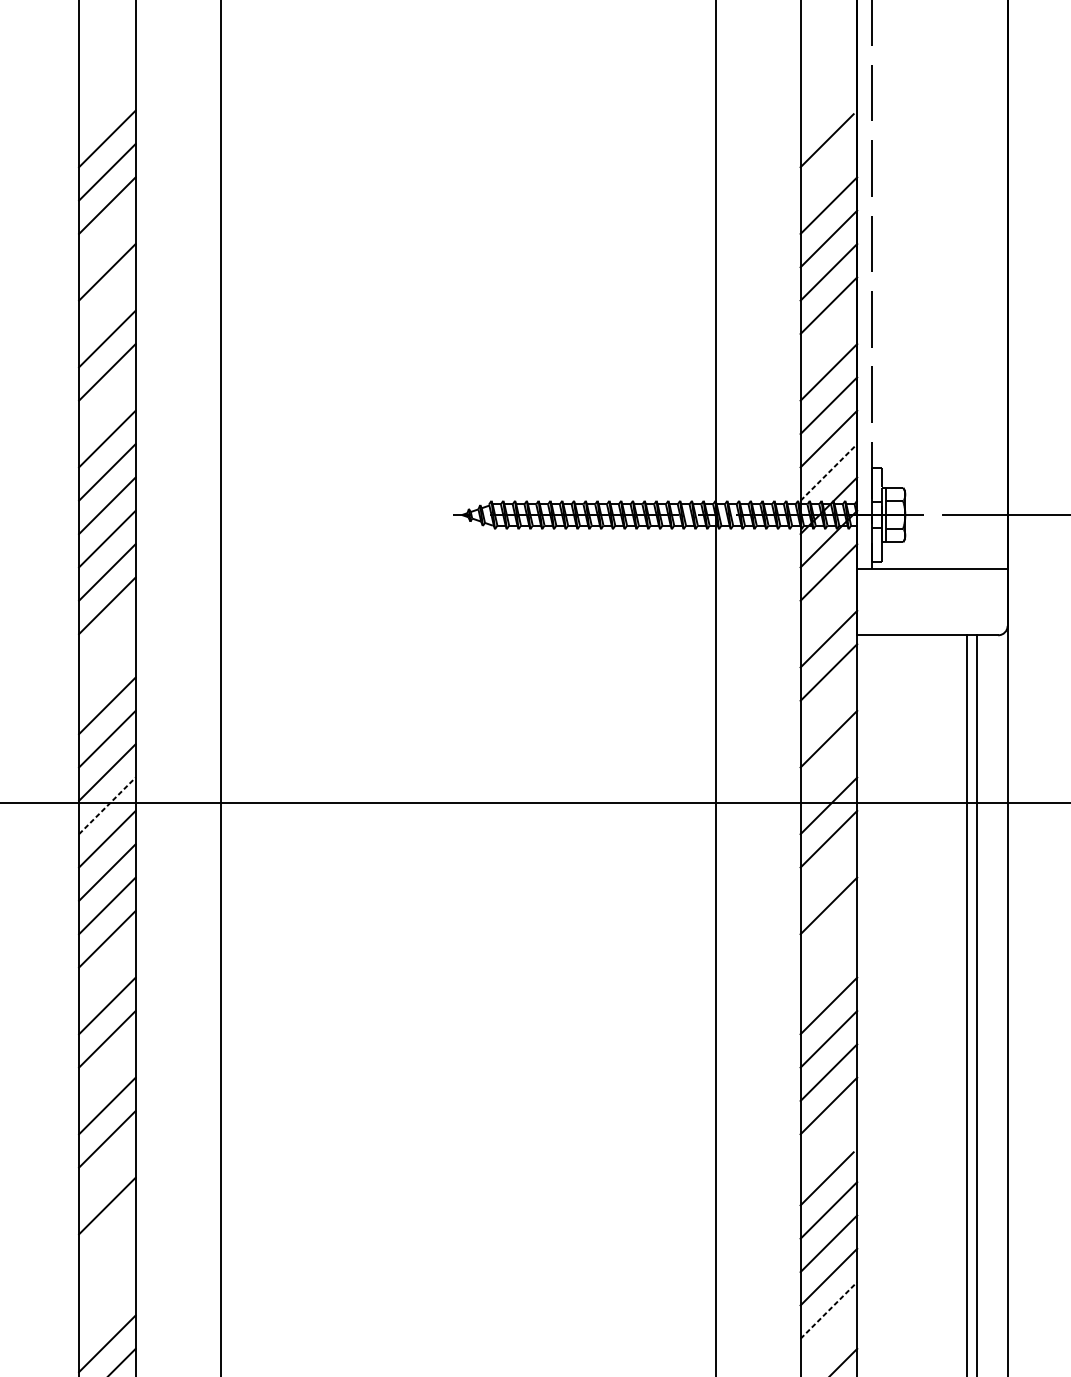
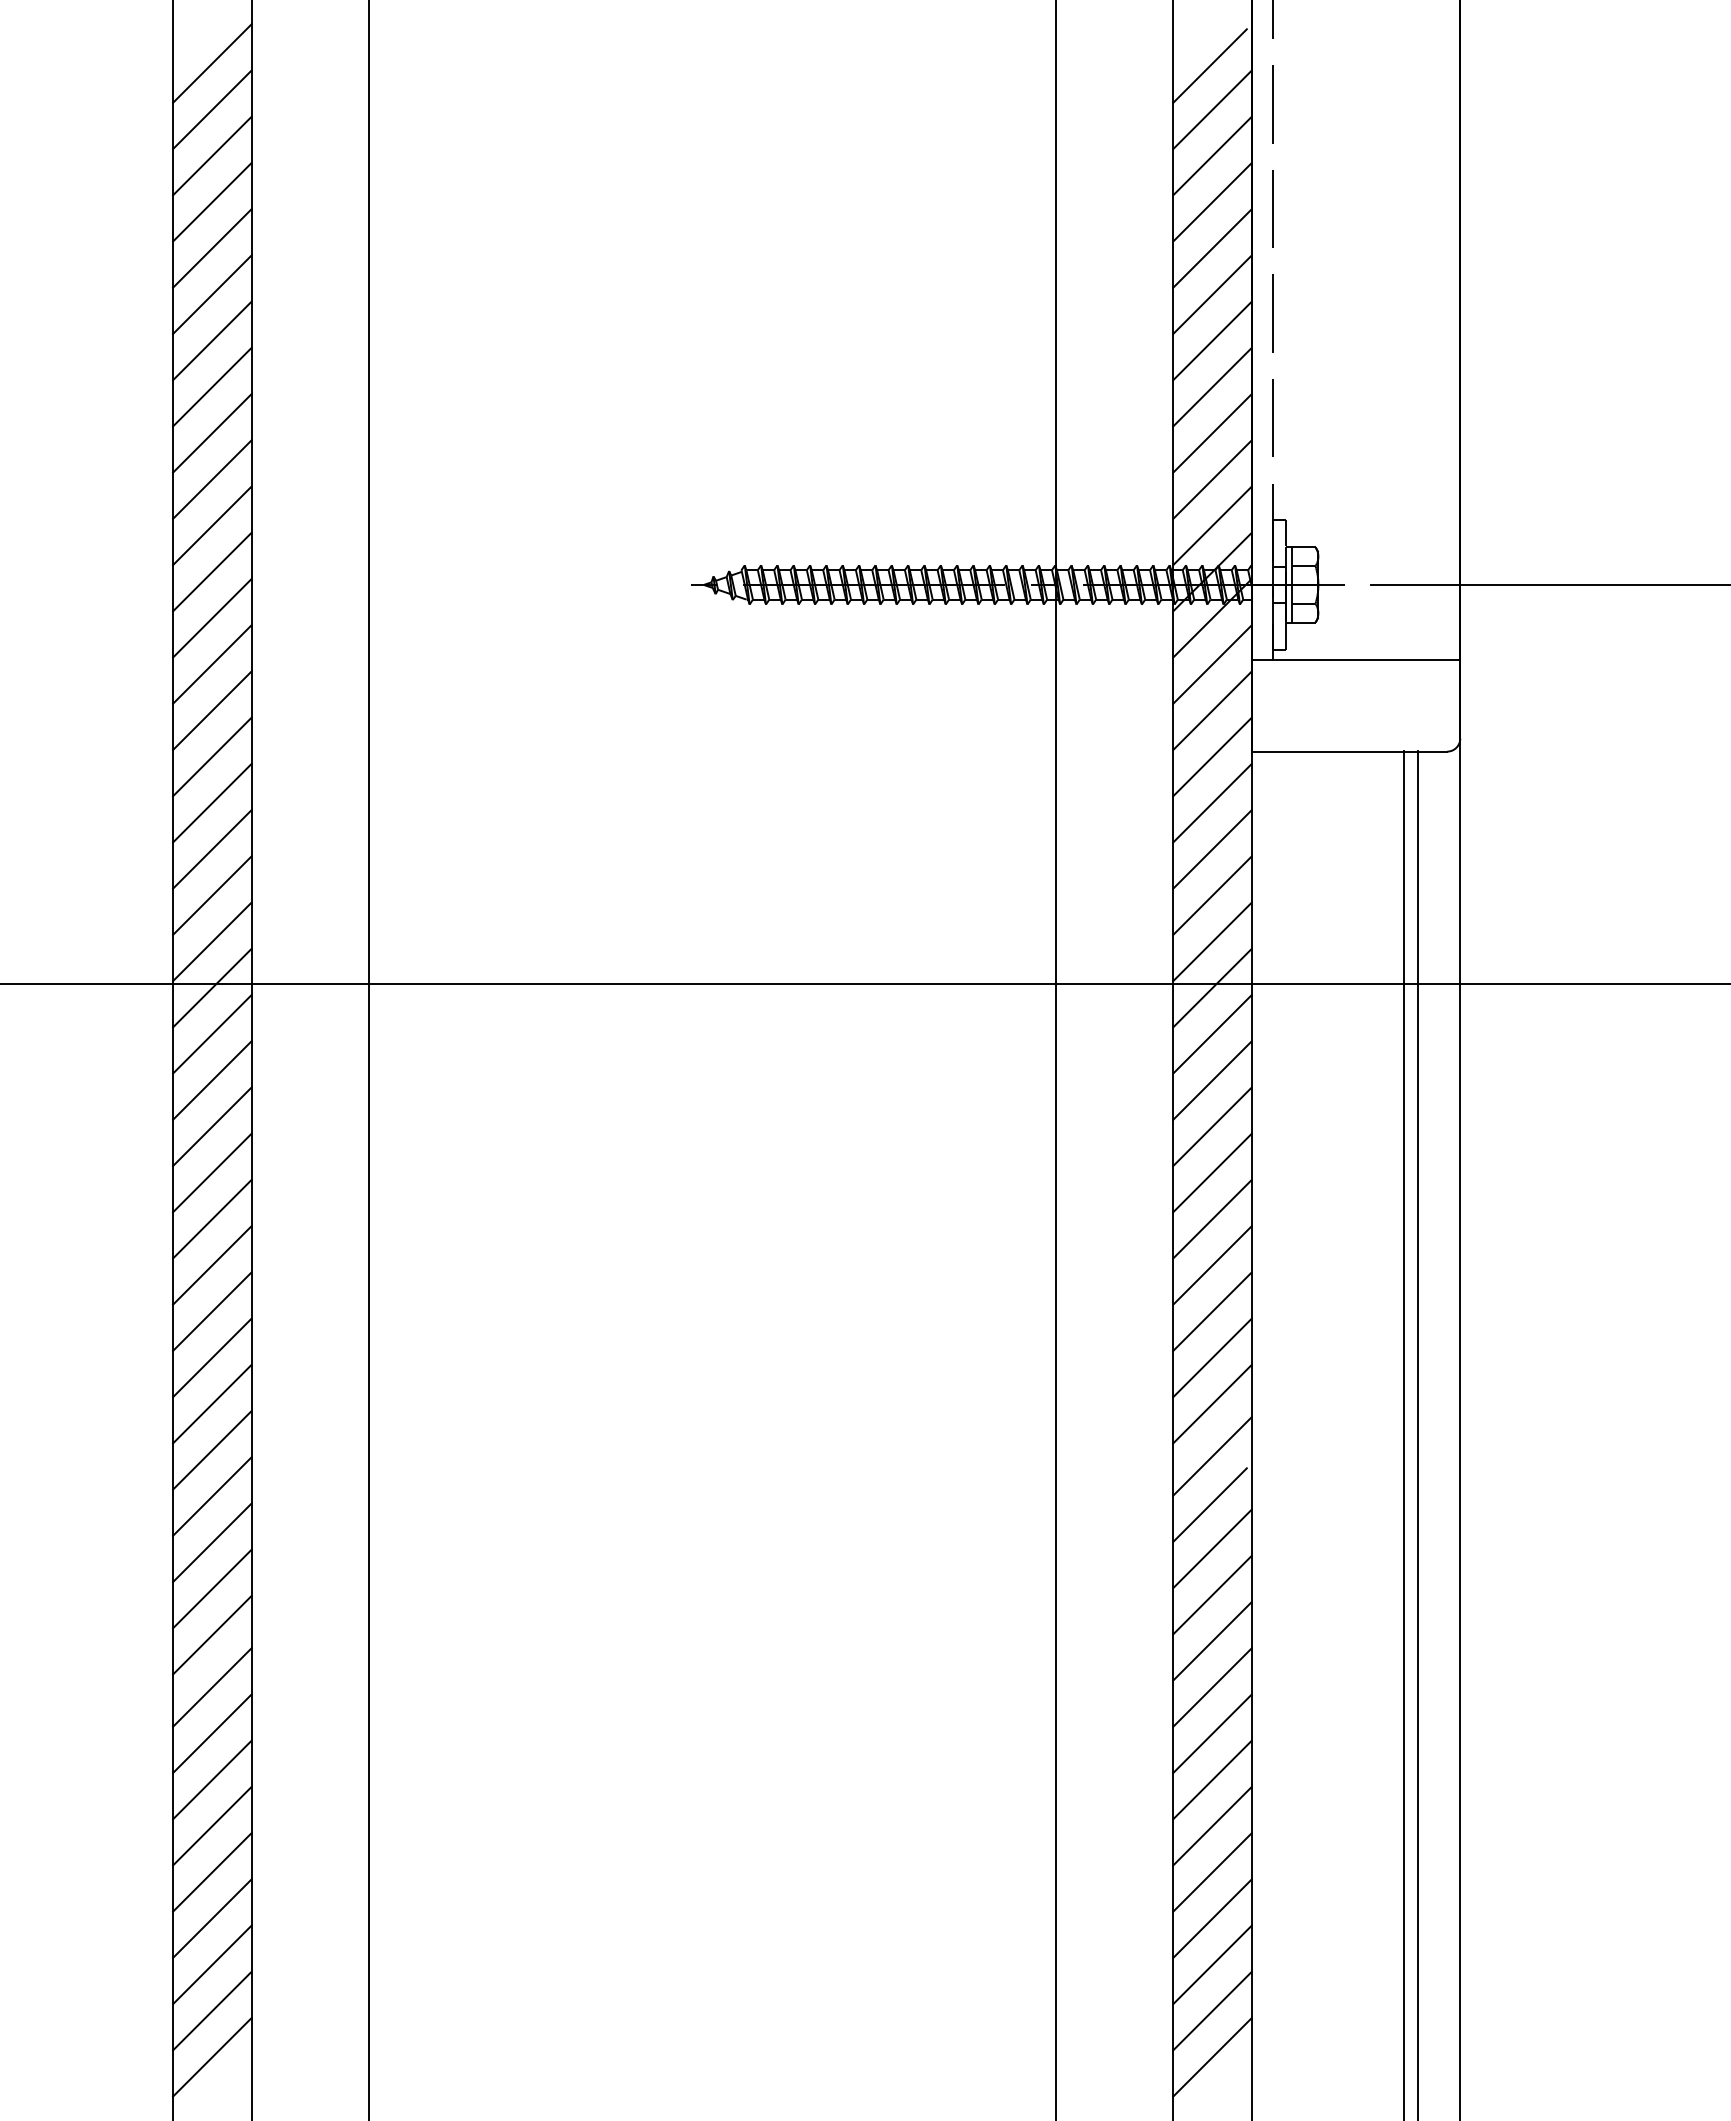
line: (828, 172) -> (1212, 109), added
line: (107, 239) -> (212, 202), added
line: (107, 305) -> (212, 294), added
line: (828, 338) -> (1212, 340), added
line: (107, 405) -> (212, 433), added
line: (828, 472) -> (1212, 525), dashed -> solid
line: (828, 605) -> (1212, 710), added
line: (107, 638) -> (212, 756), added
line: (107, 672) -> (212, 803), added
line: (828, 705) -> (1212, 849), added
line: (828, 772) -> (1212, 941), added
line: (107, 805) -> (212, 987), dashed -> solid
line: (828, 872) -> (1212, 1080), added
line: (828, 938) -> (1212, 1172), added
line: (107, 972) -> (212, 1219), added
line: (828, 972) -> (1212, 1219), added
line: (107, 1072) -> (212, 1357), added
line: (828, 1143) -> (1212, 1456), added
line: (107, 1172) -> (212, 1496), added
line: (107, 1239) -> (212, 1588), added
line: (107, 1272) -> (212, 1635), added
line: (107, 1310) -> (212, 1687), added
line: (828, 1310) -> (1212, 1687), dashed -> solid
line: (828, 1343) -> (1212, 1733), added

